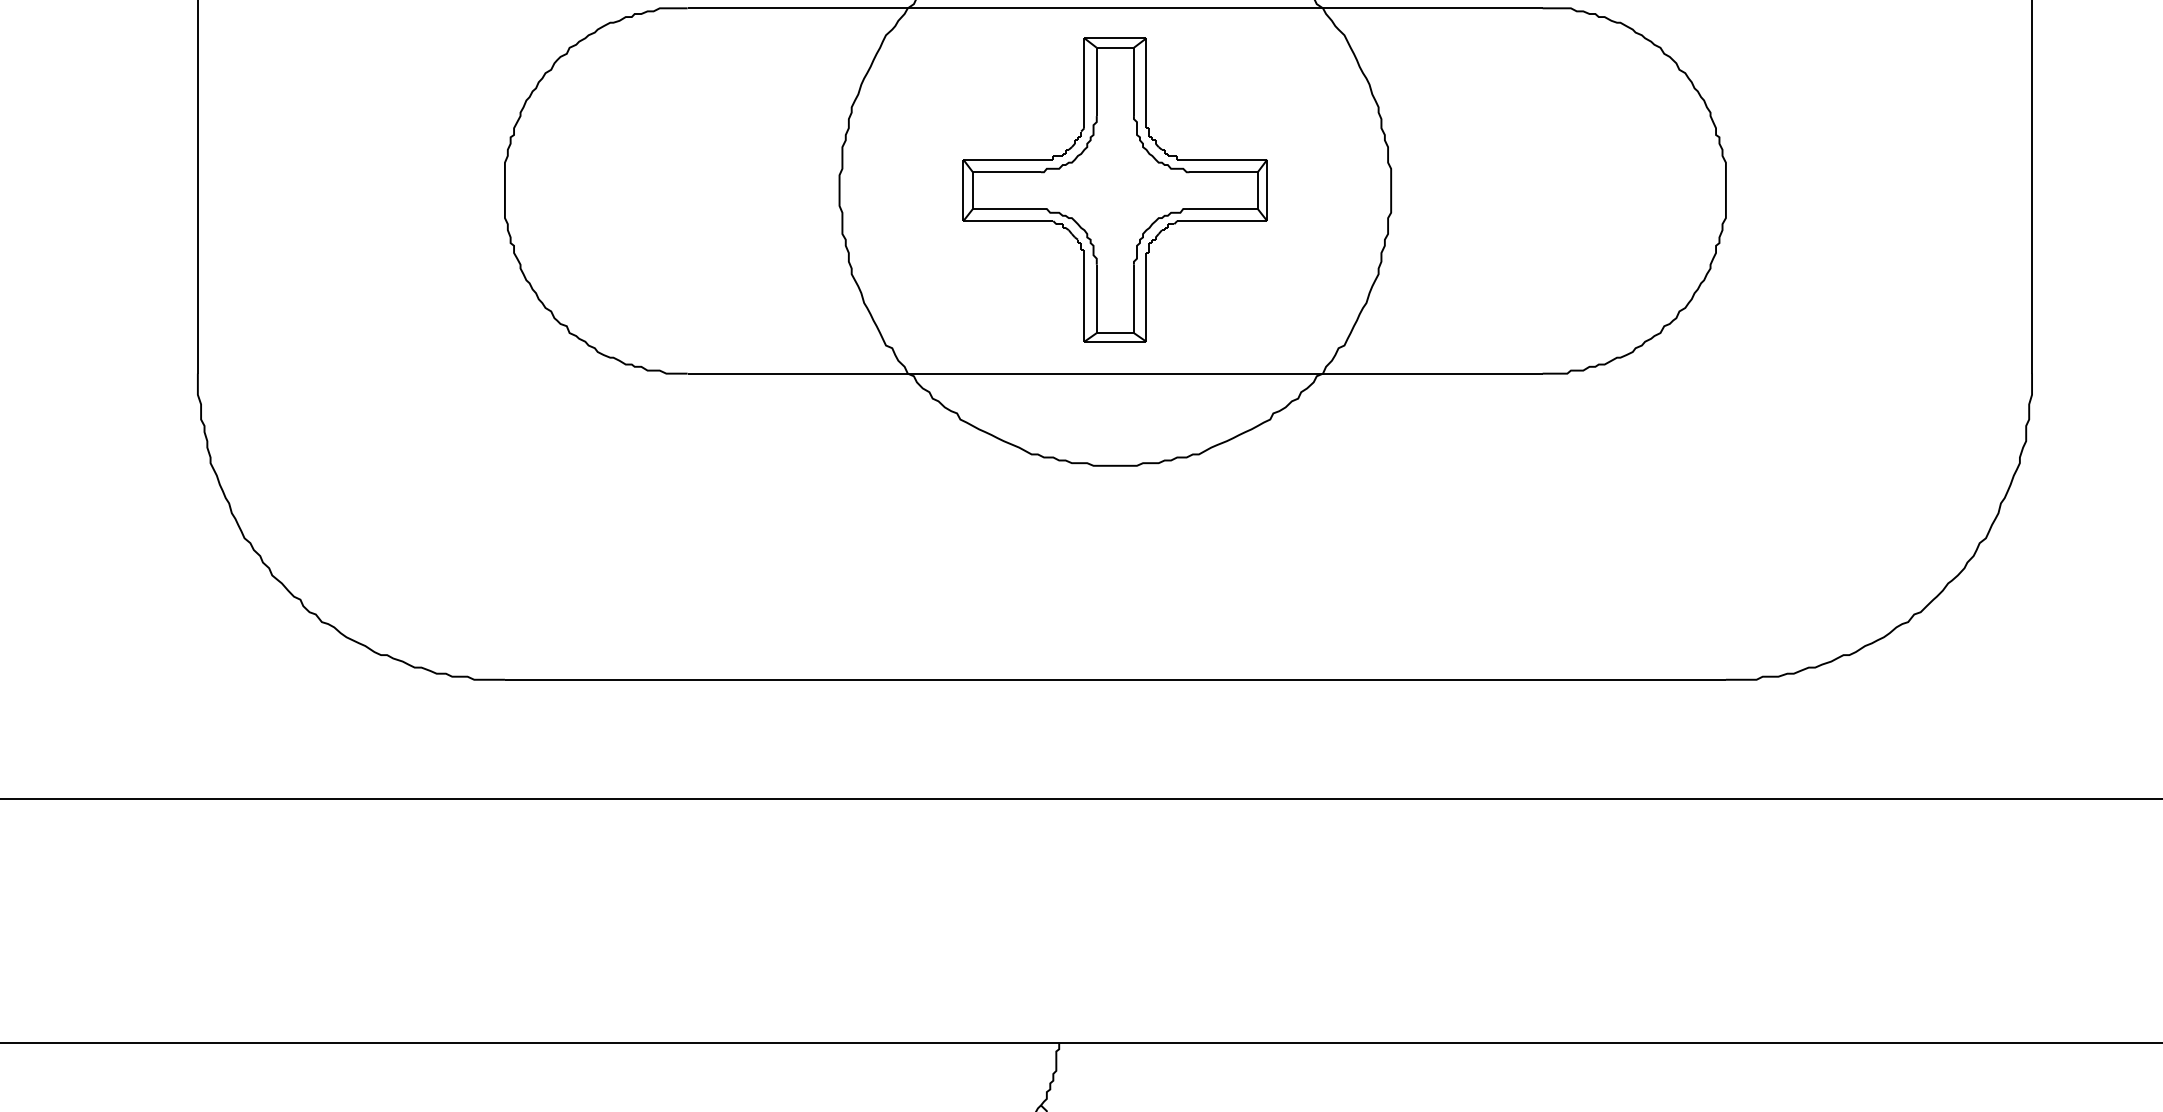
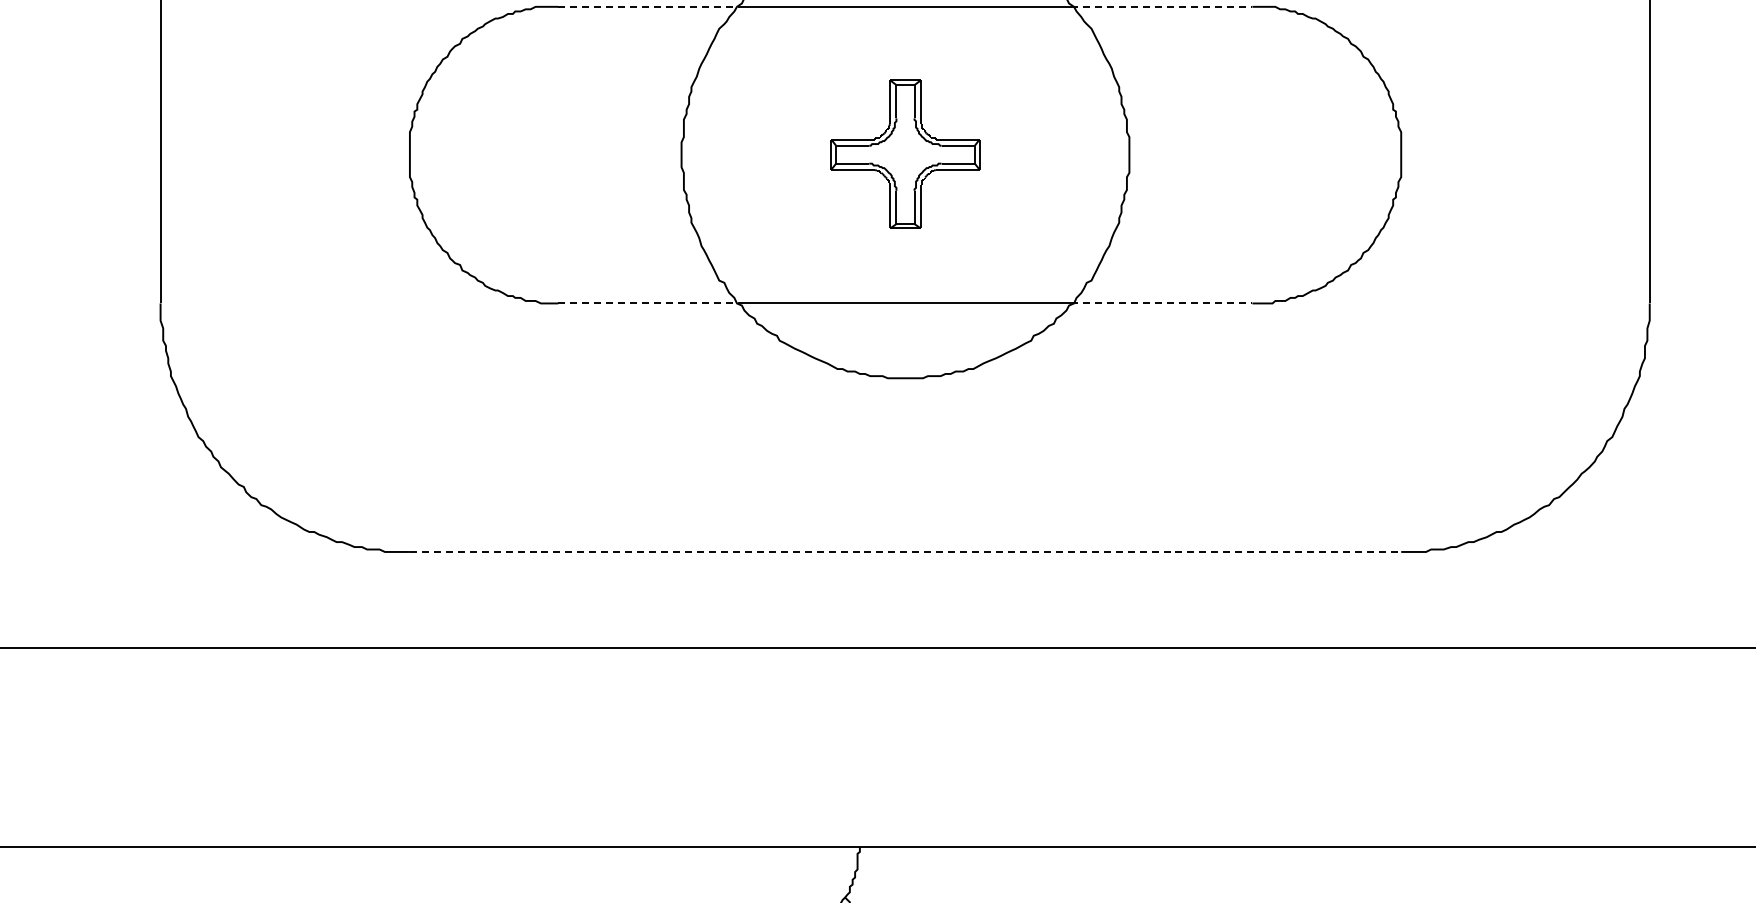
line: (798, 7) -> (648, 6), solid -> dashed
line: (1430, 7) -> (1161, 6), solid -> dashed
part: (1115, 190) -> (905, 154), size x0.6
line: (798, 373) -> (648, 303), solid -> dashed
line: (1430, 373) -> (1161, 303), solid -> dashed
line: (1115, 679) -> (905, 551), solid -> dashed

